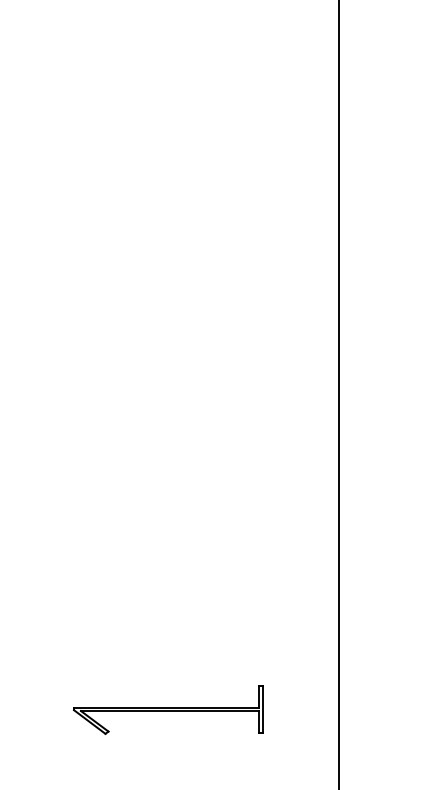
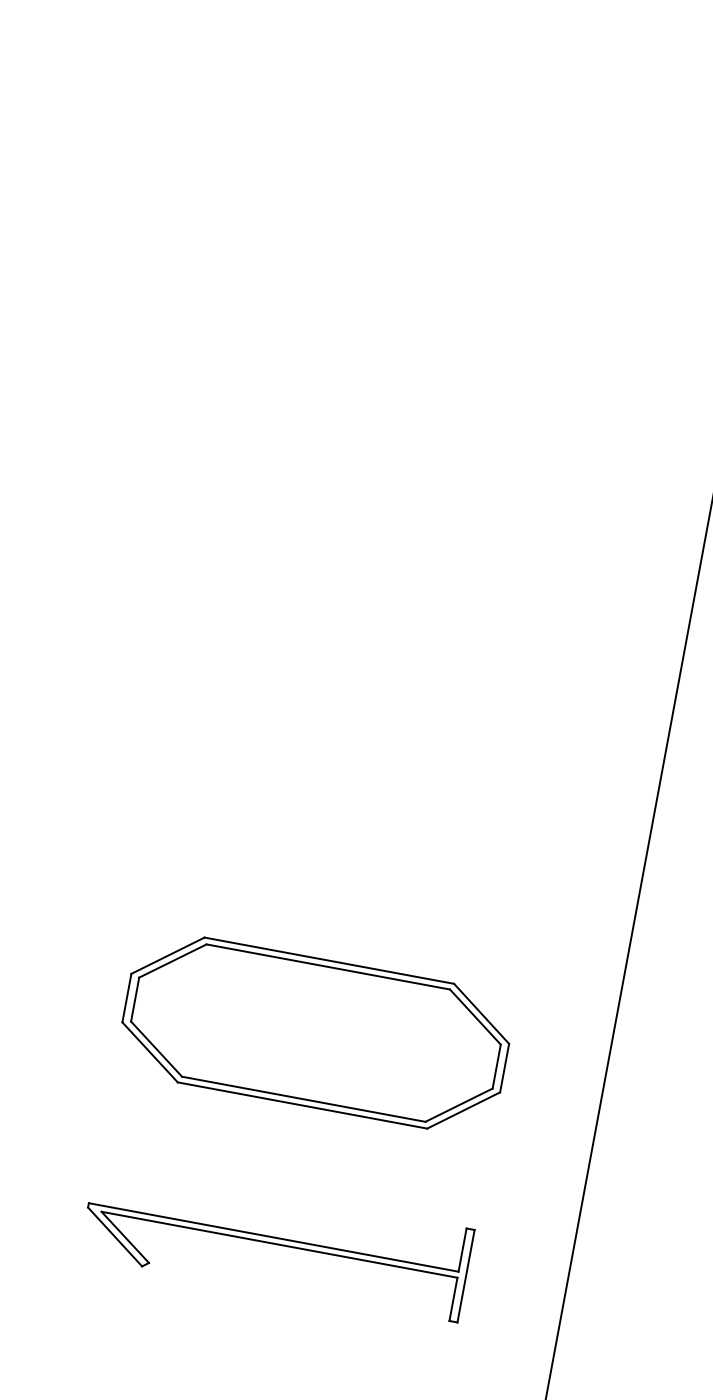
part: (194, 615) -> (315, 1031), added
part: (168, 709) -> (276, 1241), moved

